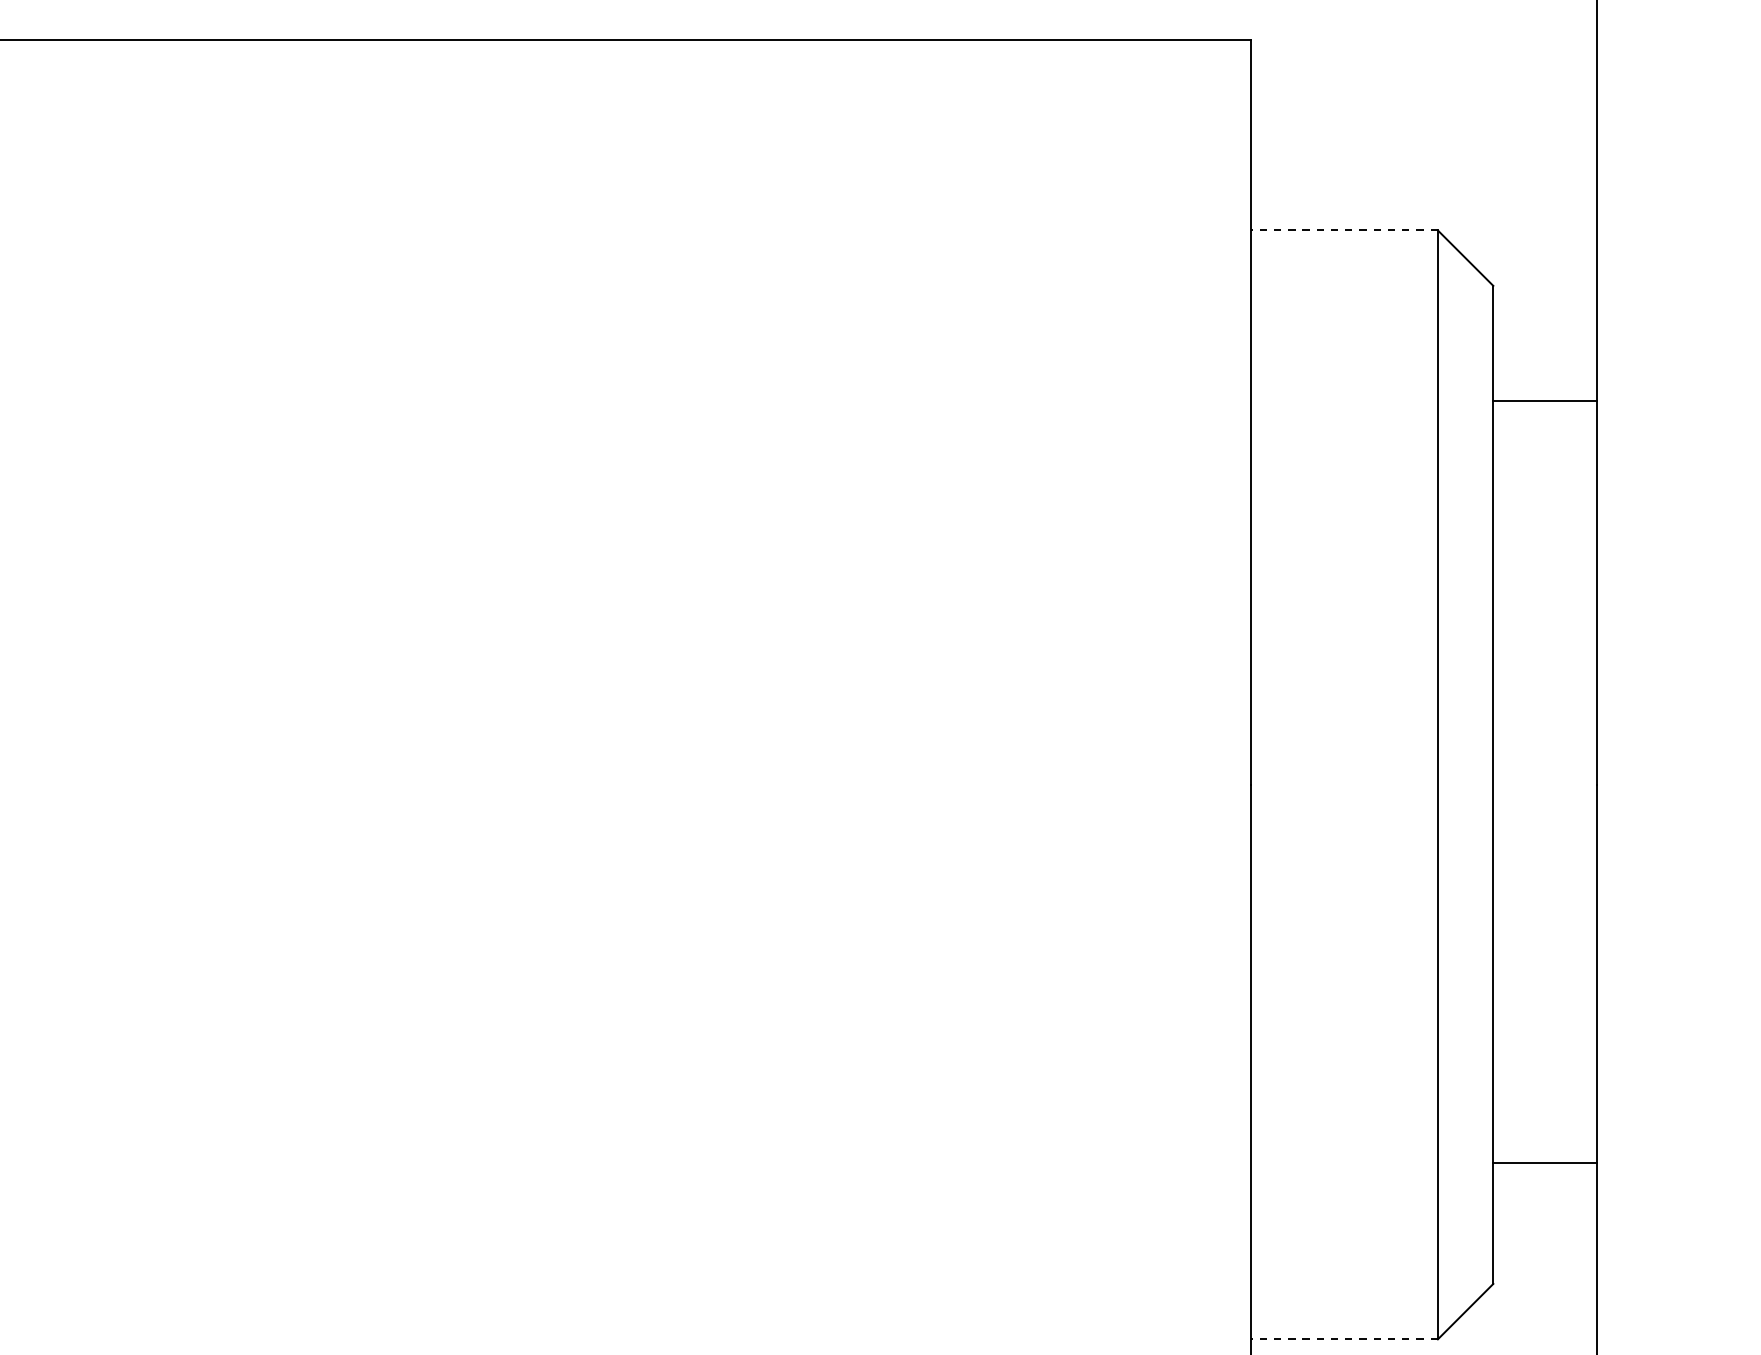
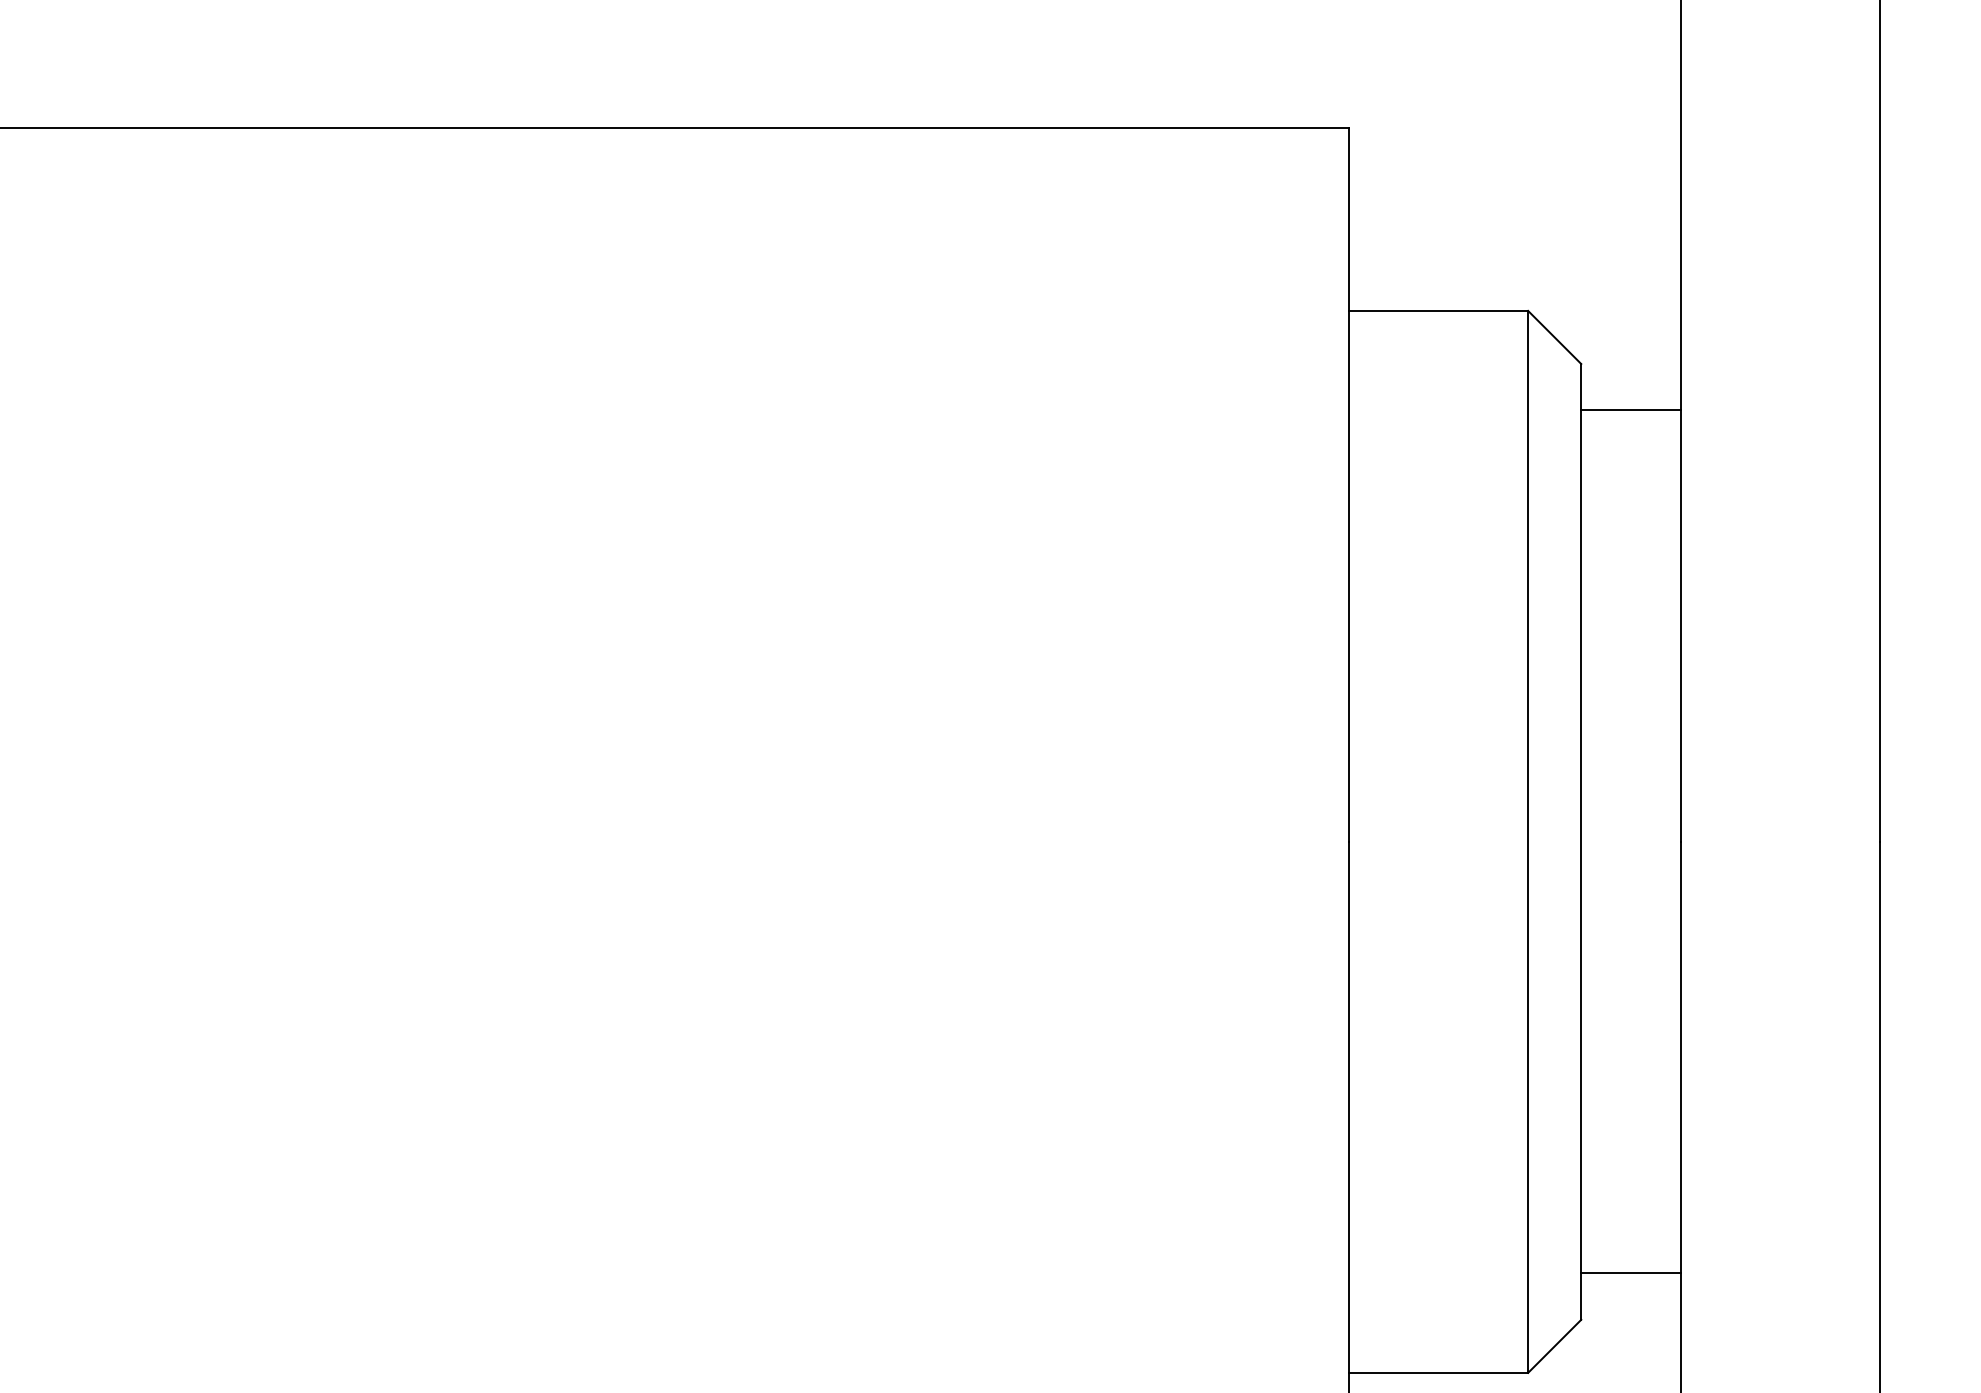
line: (1344, 230) -> (1438, 310), dashed -> solid
line: (1544, 401) -> (1630, 410), moved
line: (1544, 1163) -> (1630, 1273), moved
line: (1344, 1338) -> (1438, 1372), dashed -> solid

